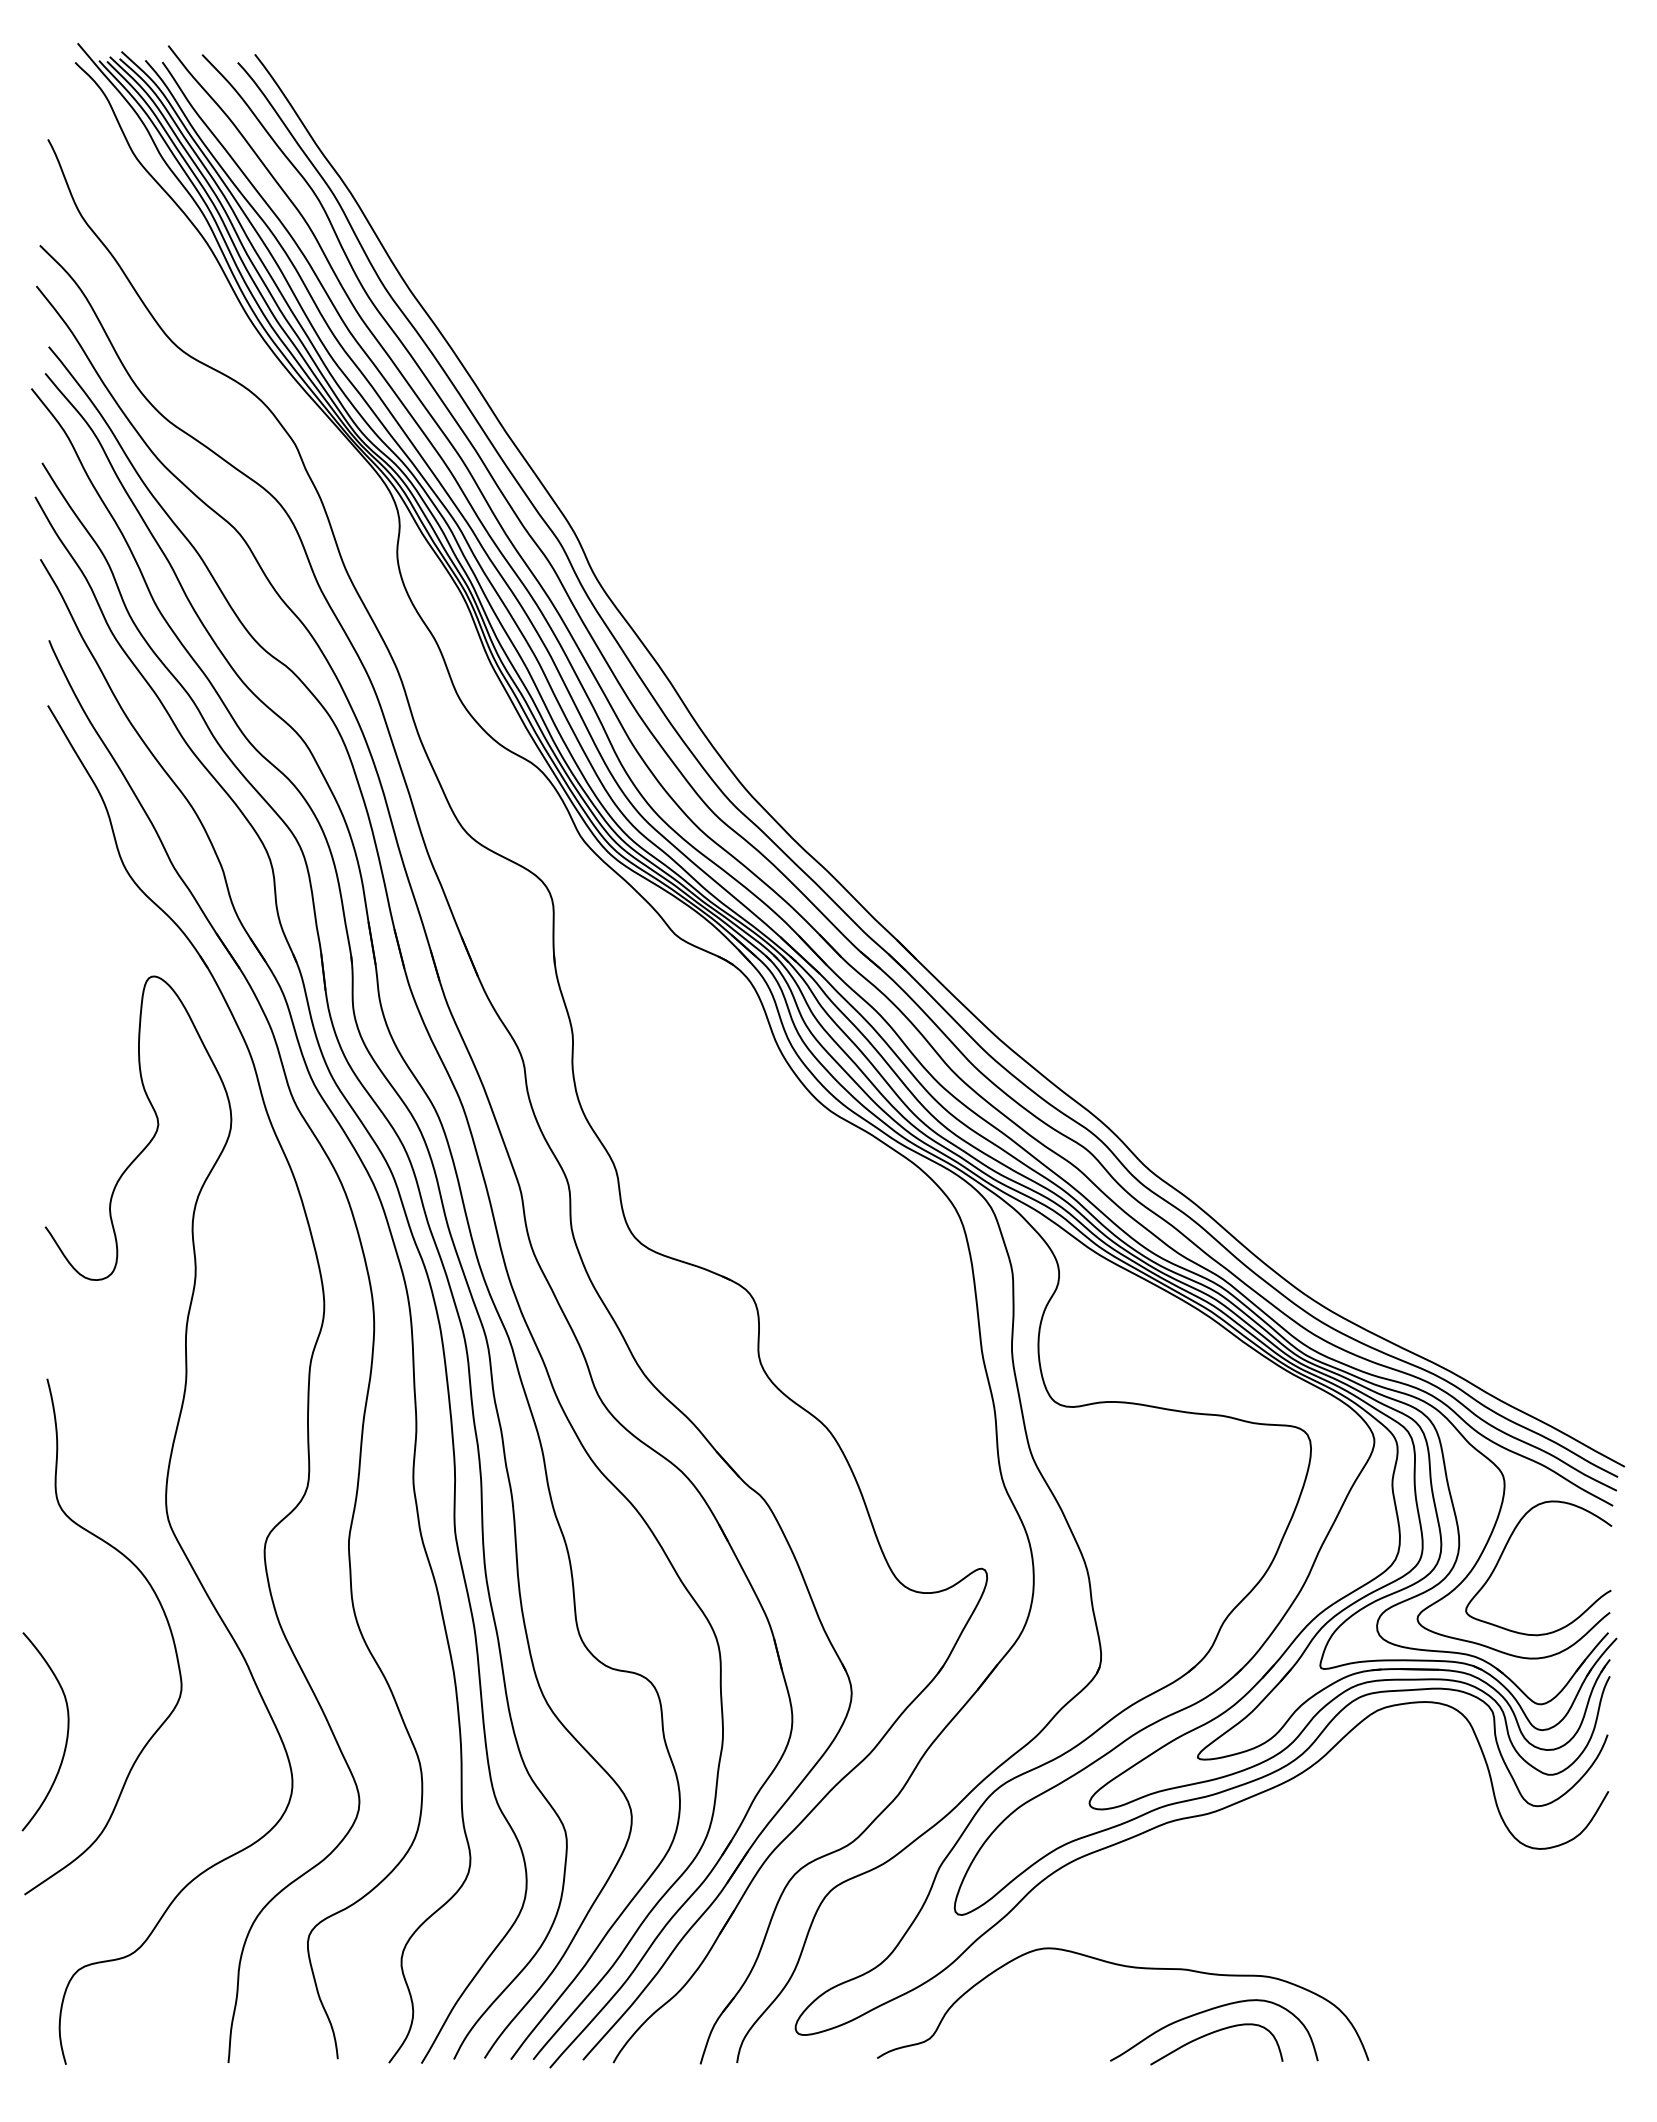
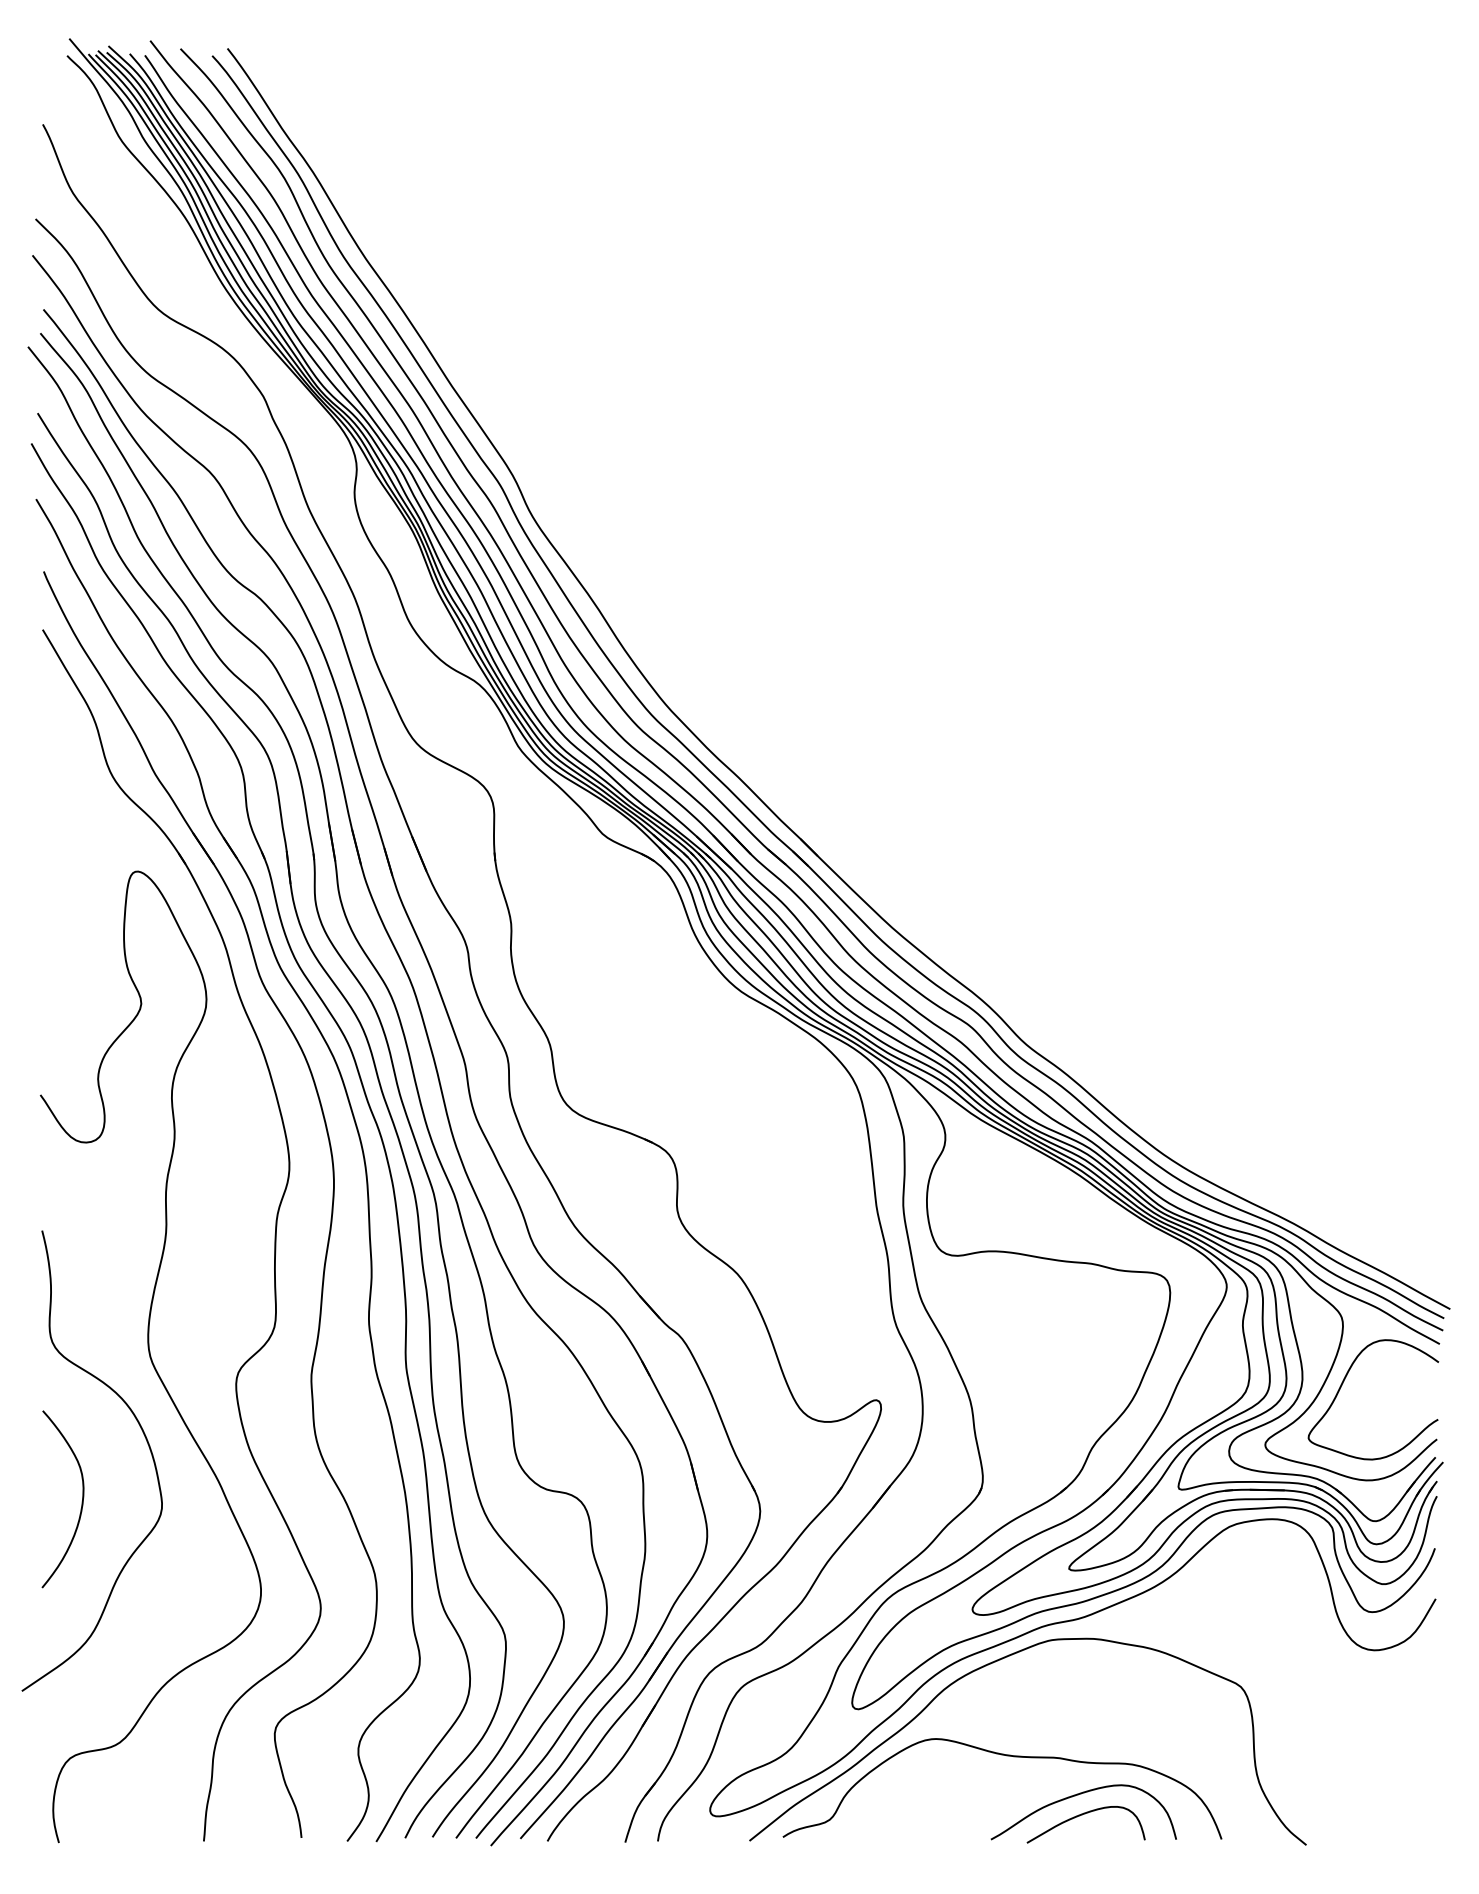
curve: (66, 1734) -> (81, 1501), moved
curve: (1115, 1862) -> (995, 1662), added

